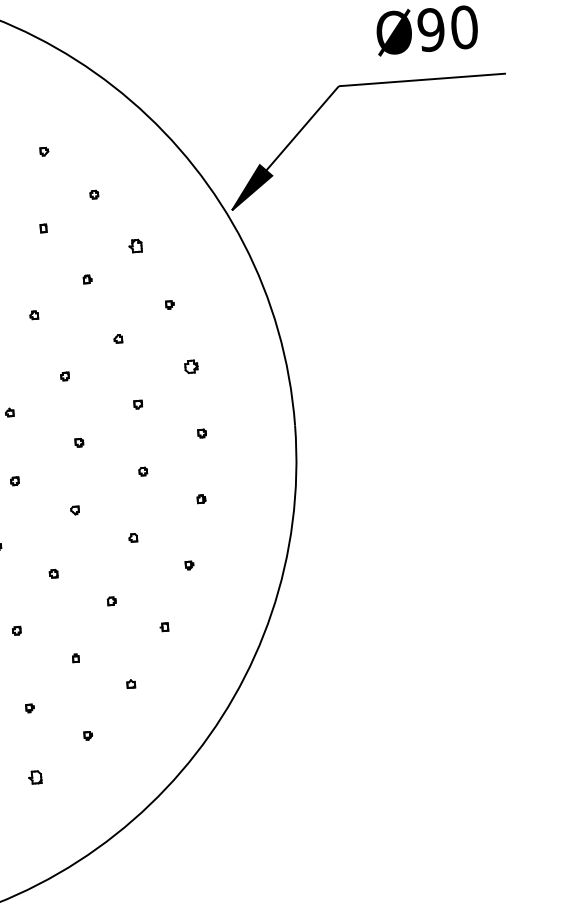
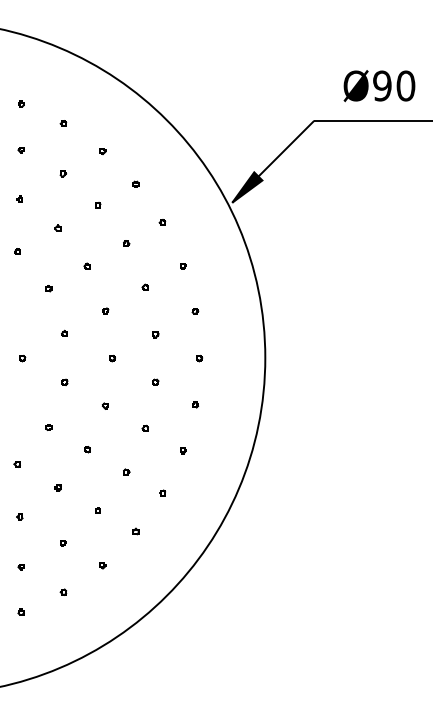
part: (135, 245) -> (162, 222), size x0.62
part: (191, 367) -> (195, 311), size x0.62
part: (35, 776) -> (63, 591), size x0.62

